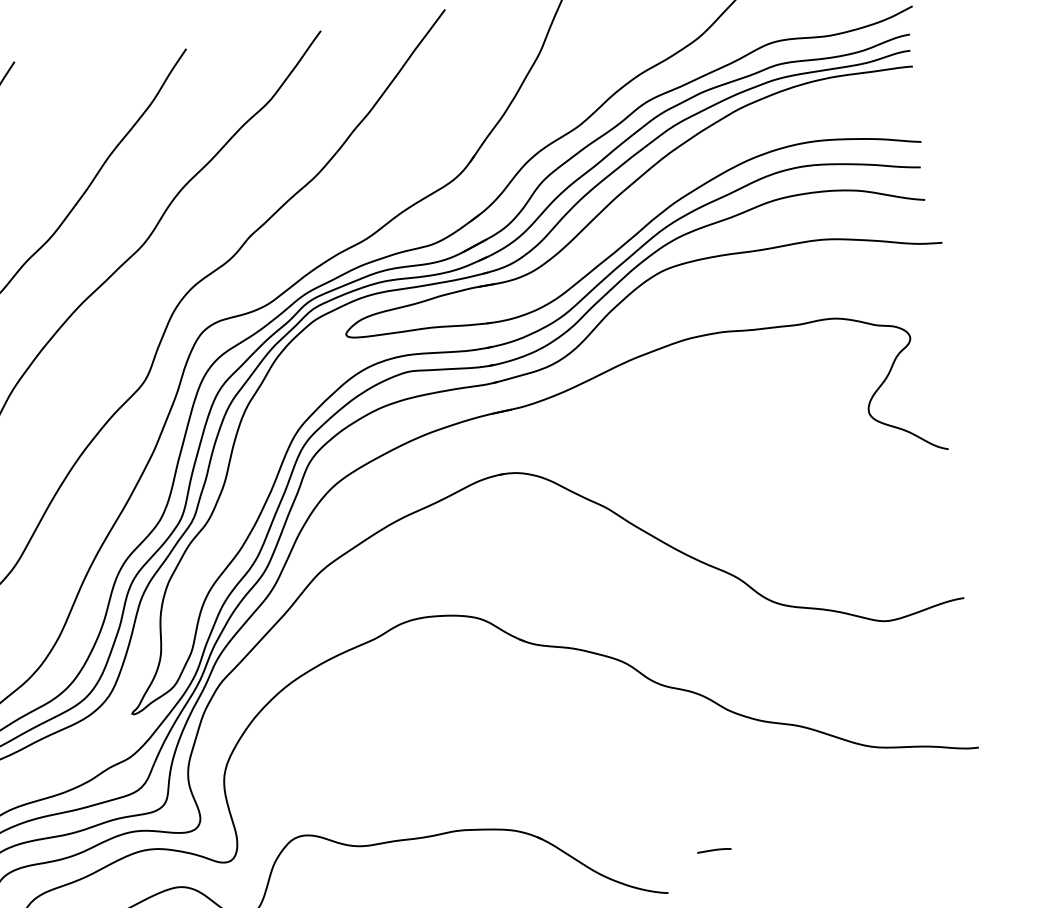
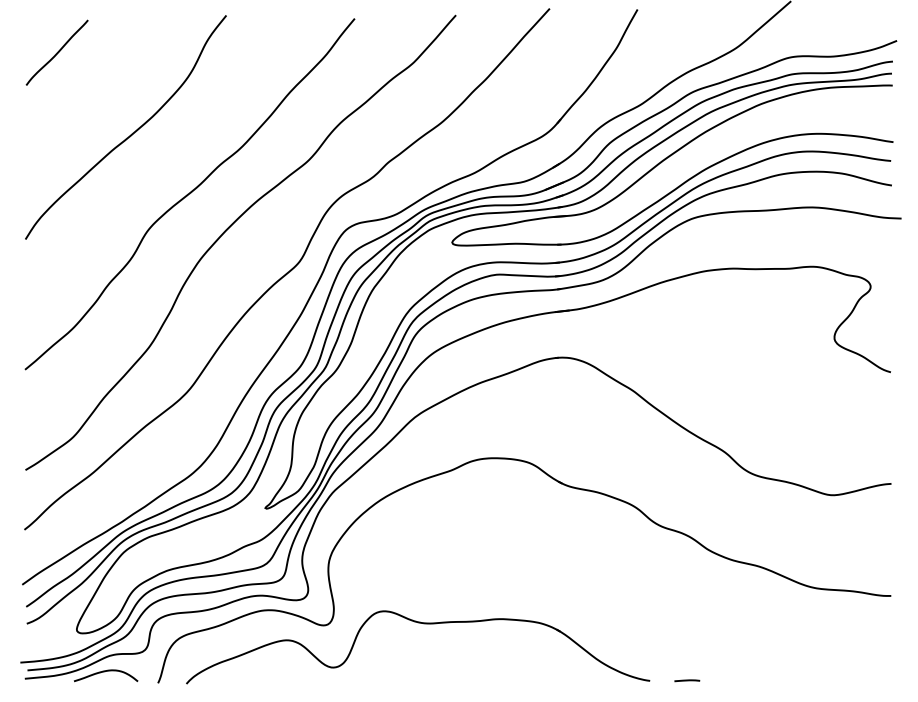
line: (714, 850) -> (687, 680), moved

